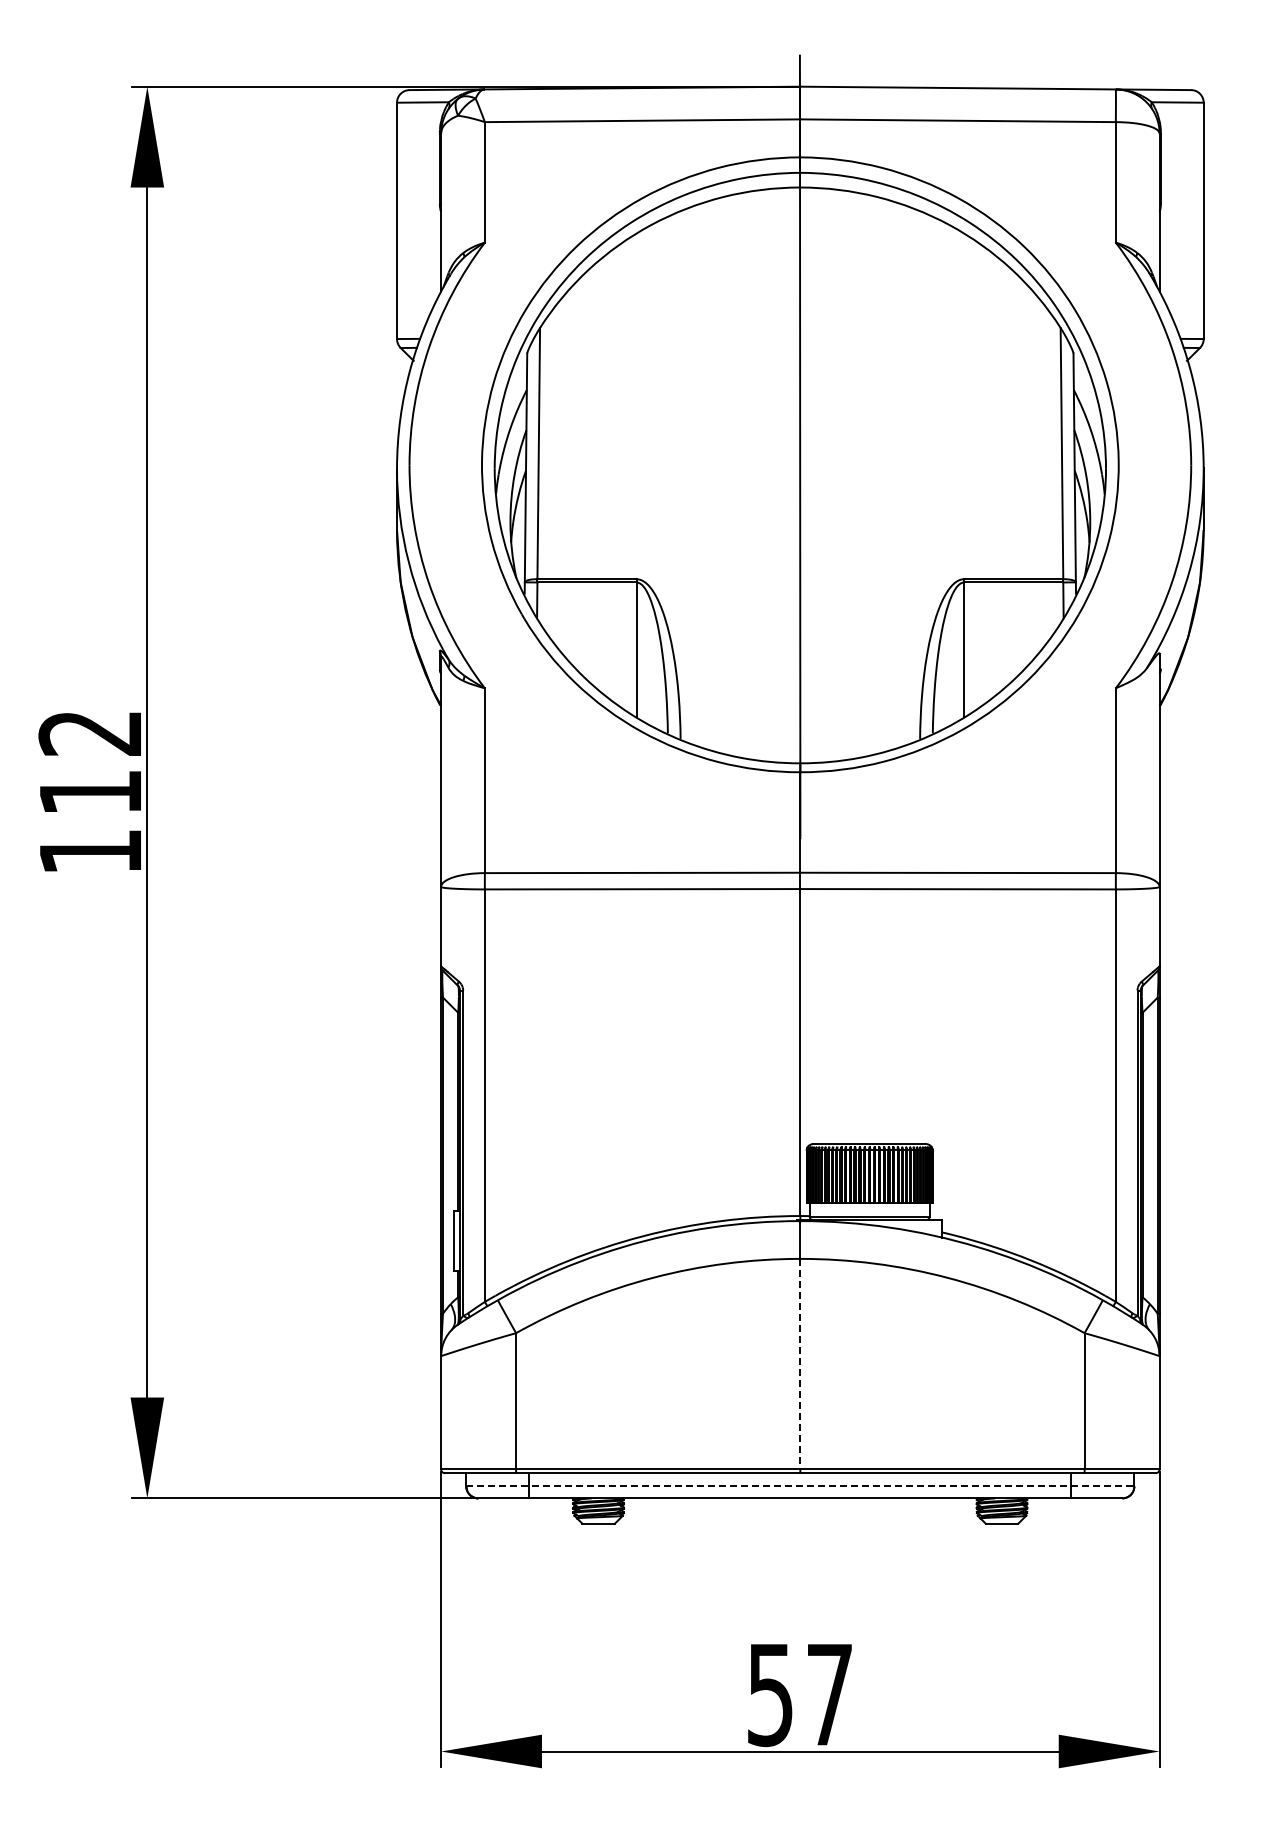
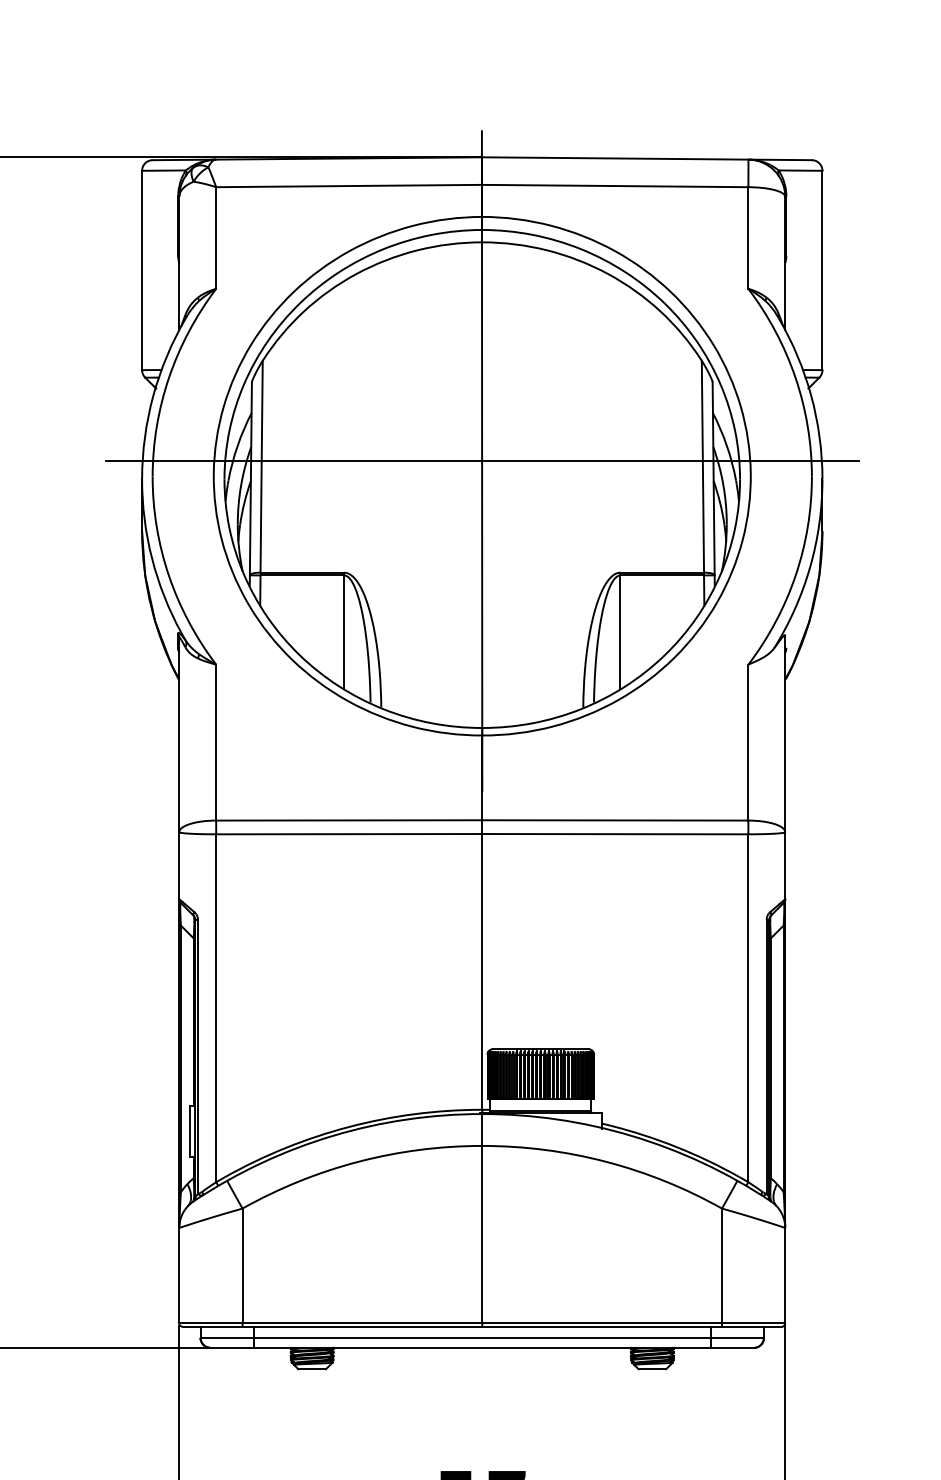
line: (799, 446) -> (481, 460), added
line: (800, 1364) -> (482, 1235), dashed -> solid
line: (800, 1486) -> (482, 1337), dashed -> solid

